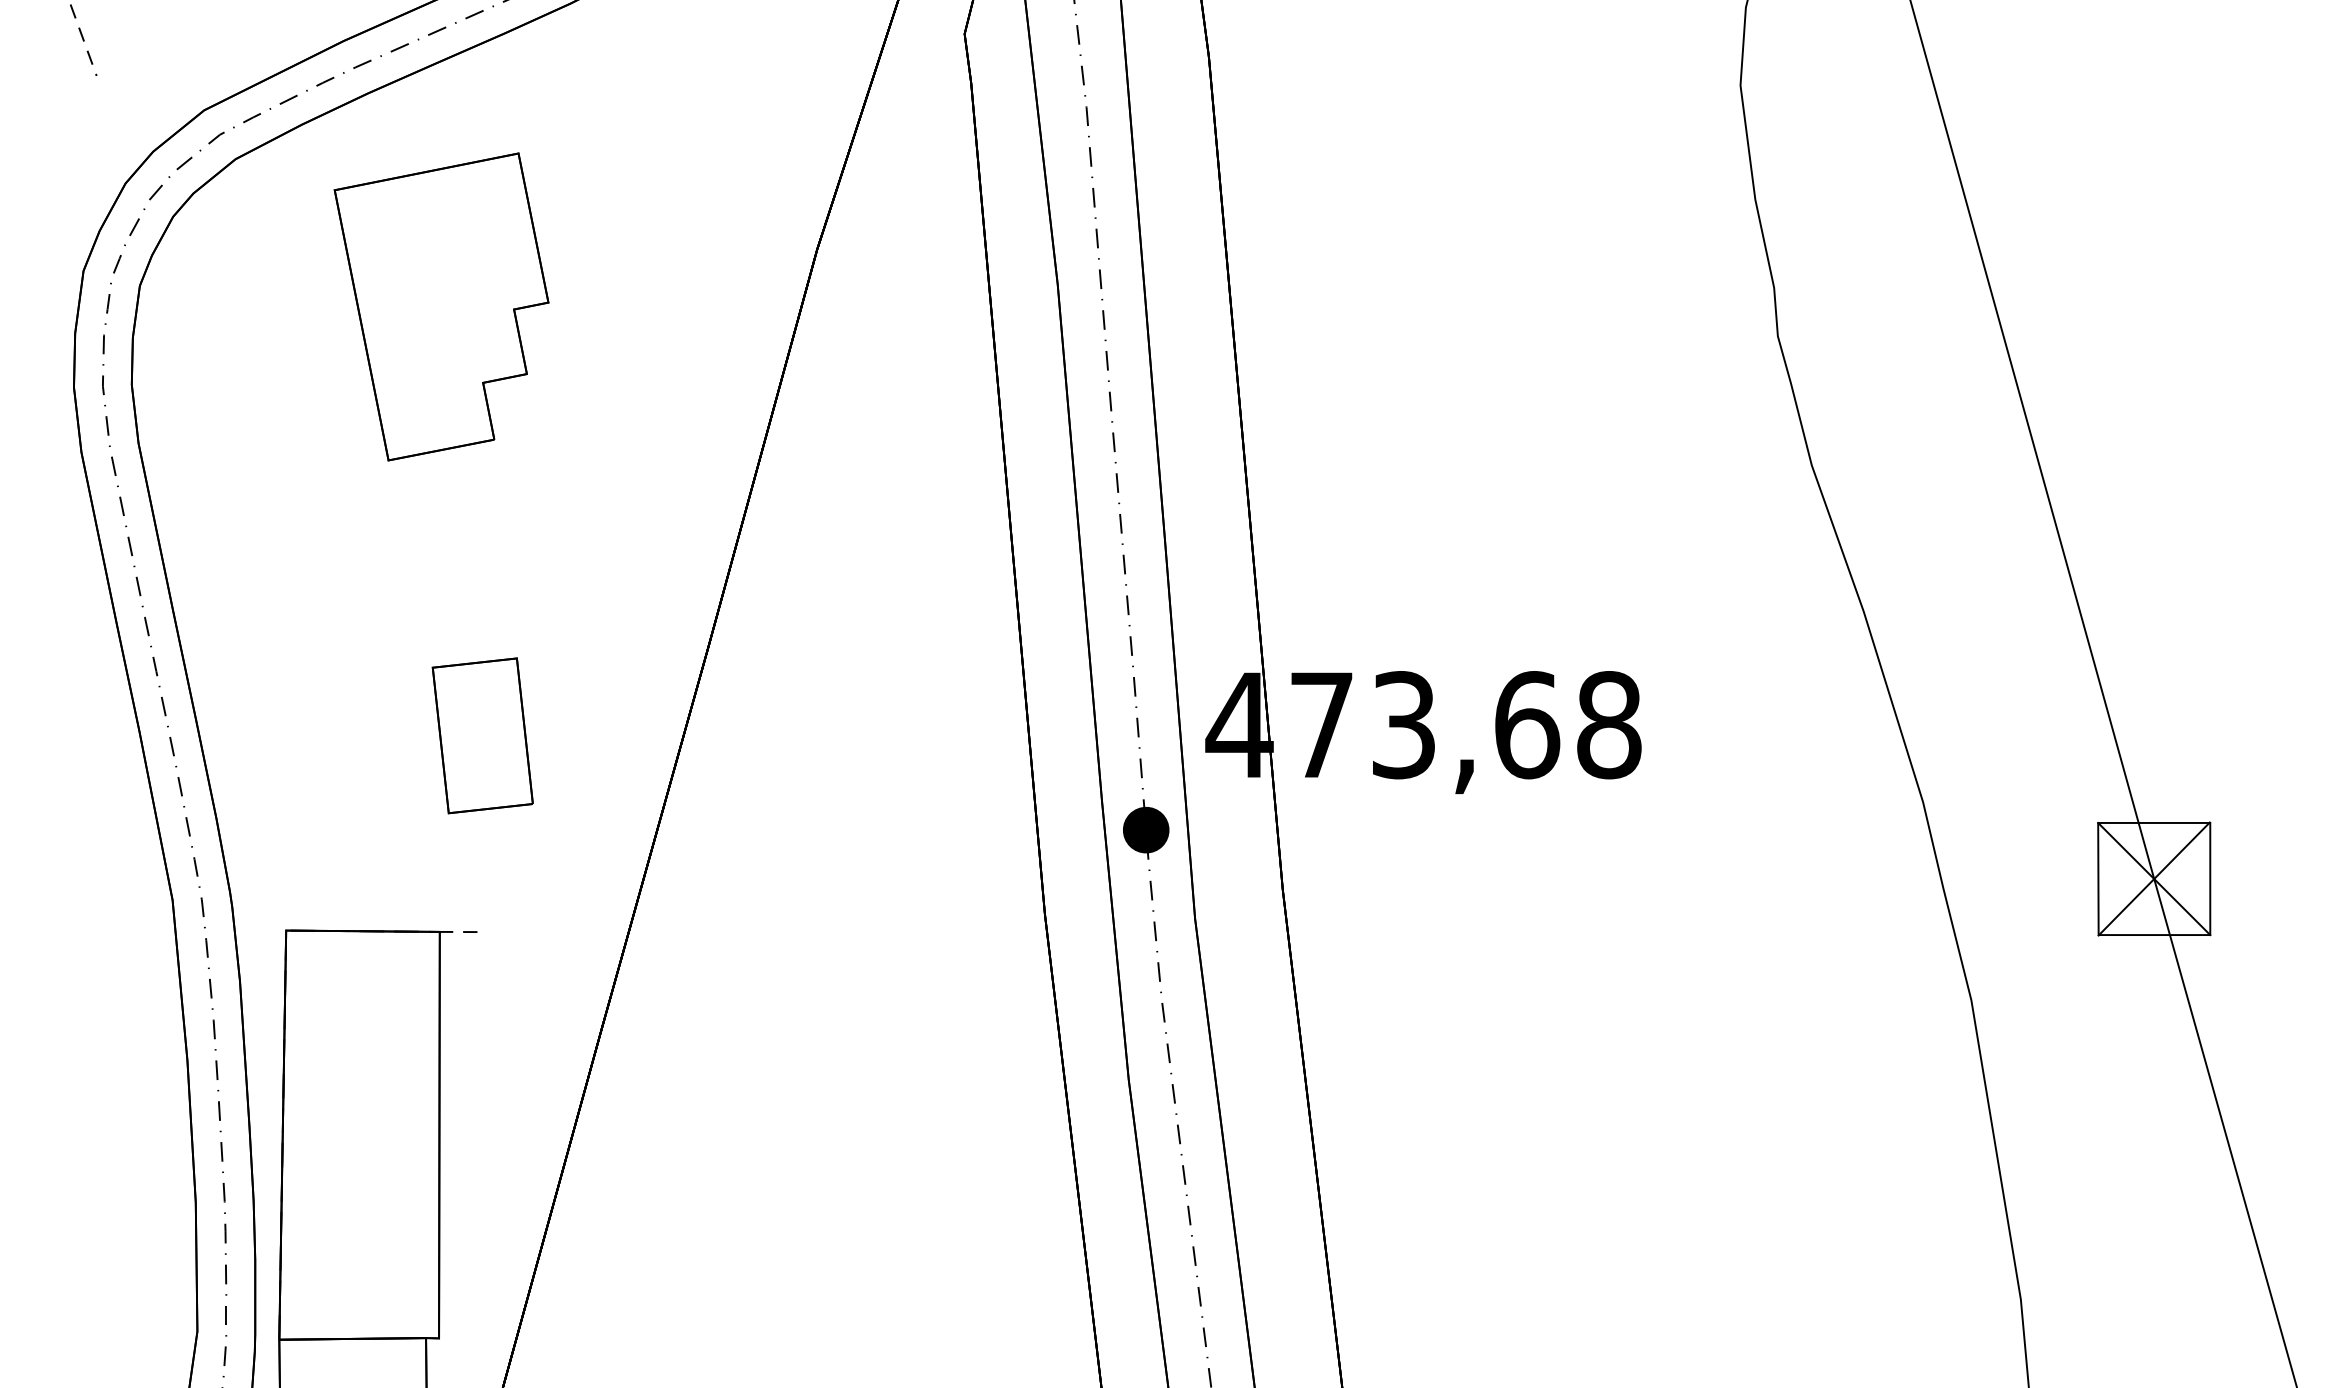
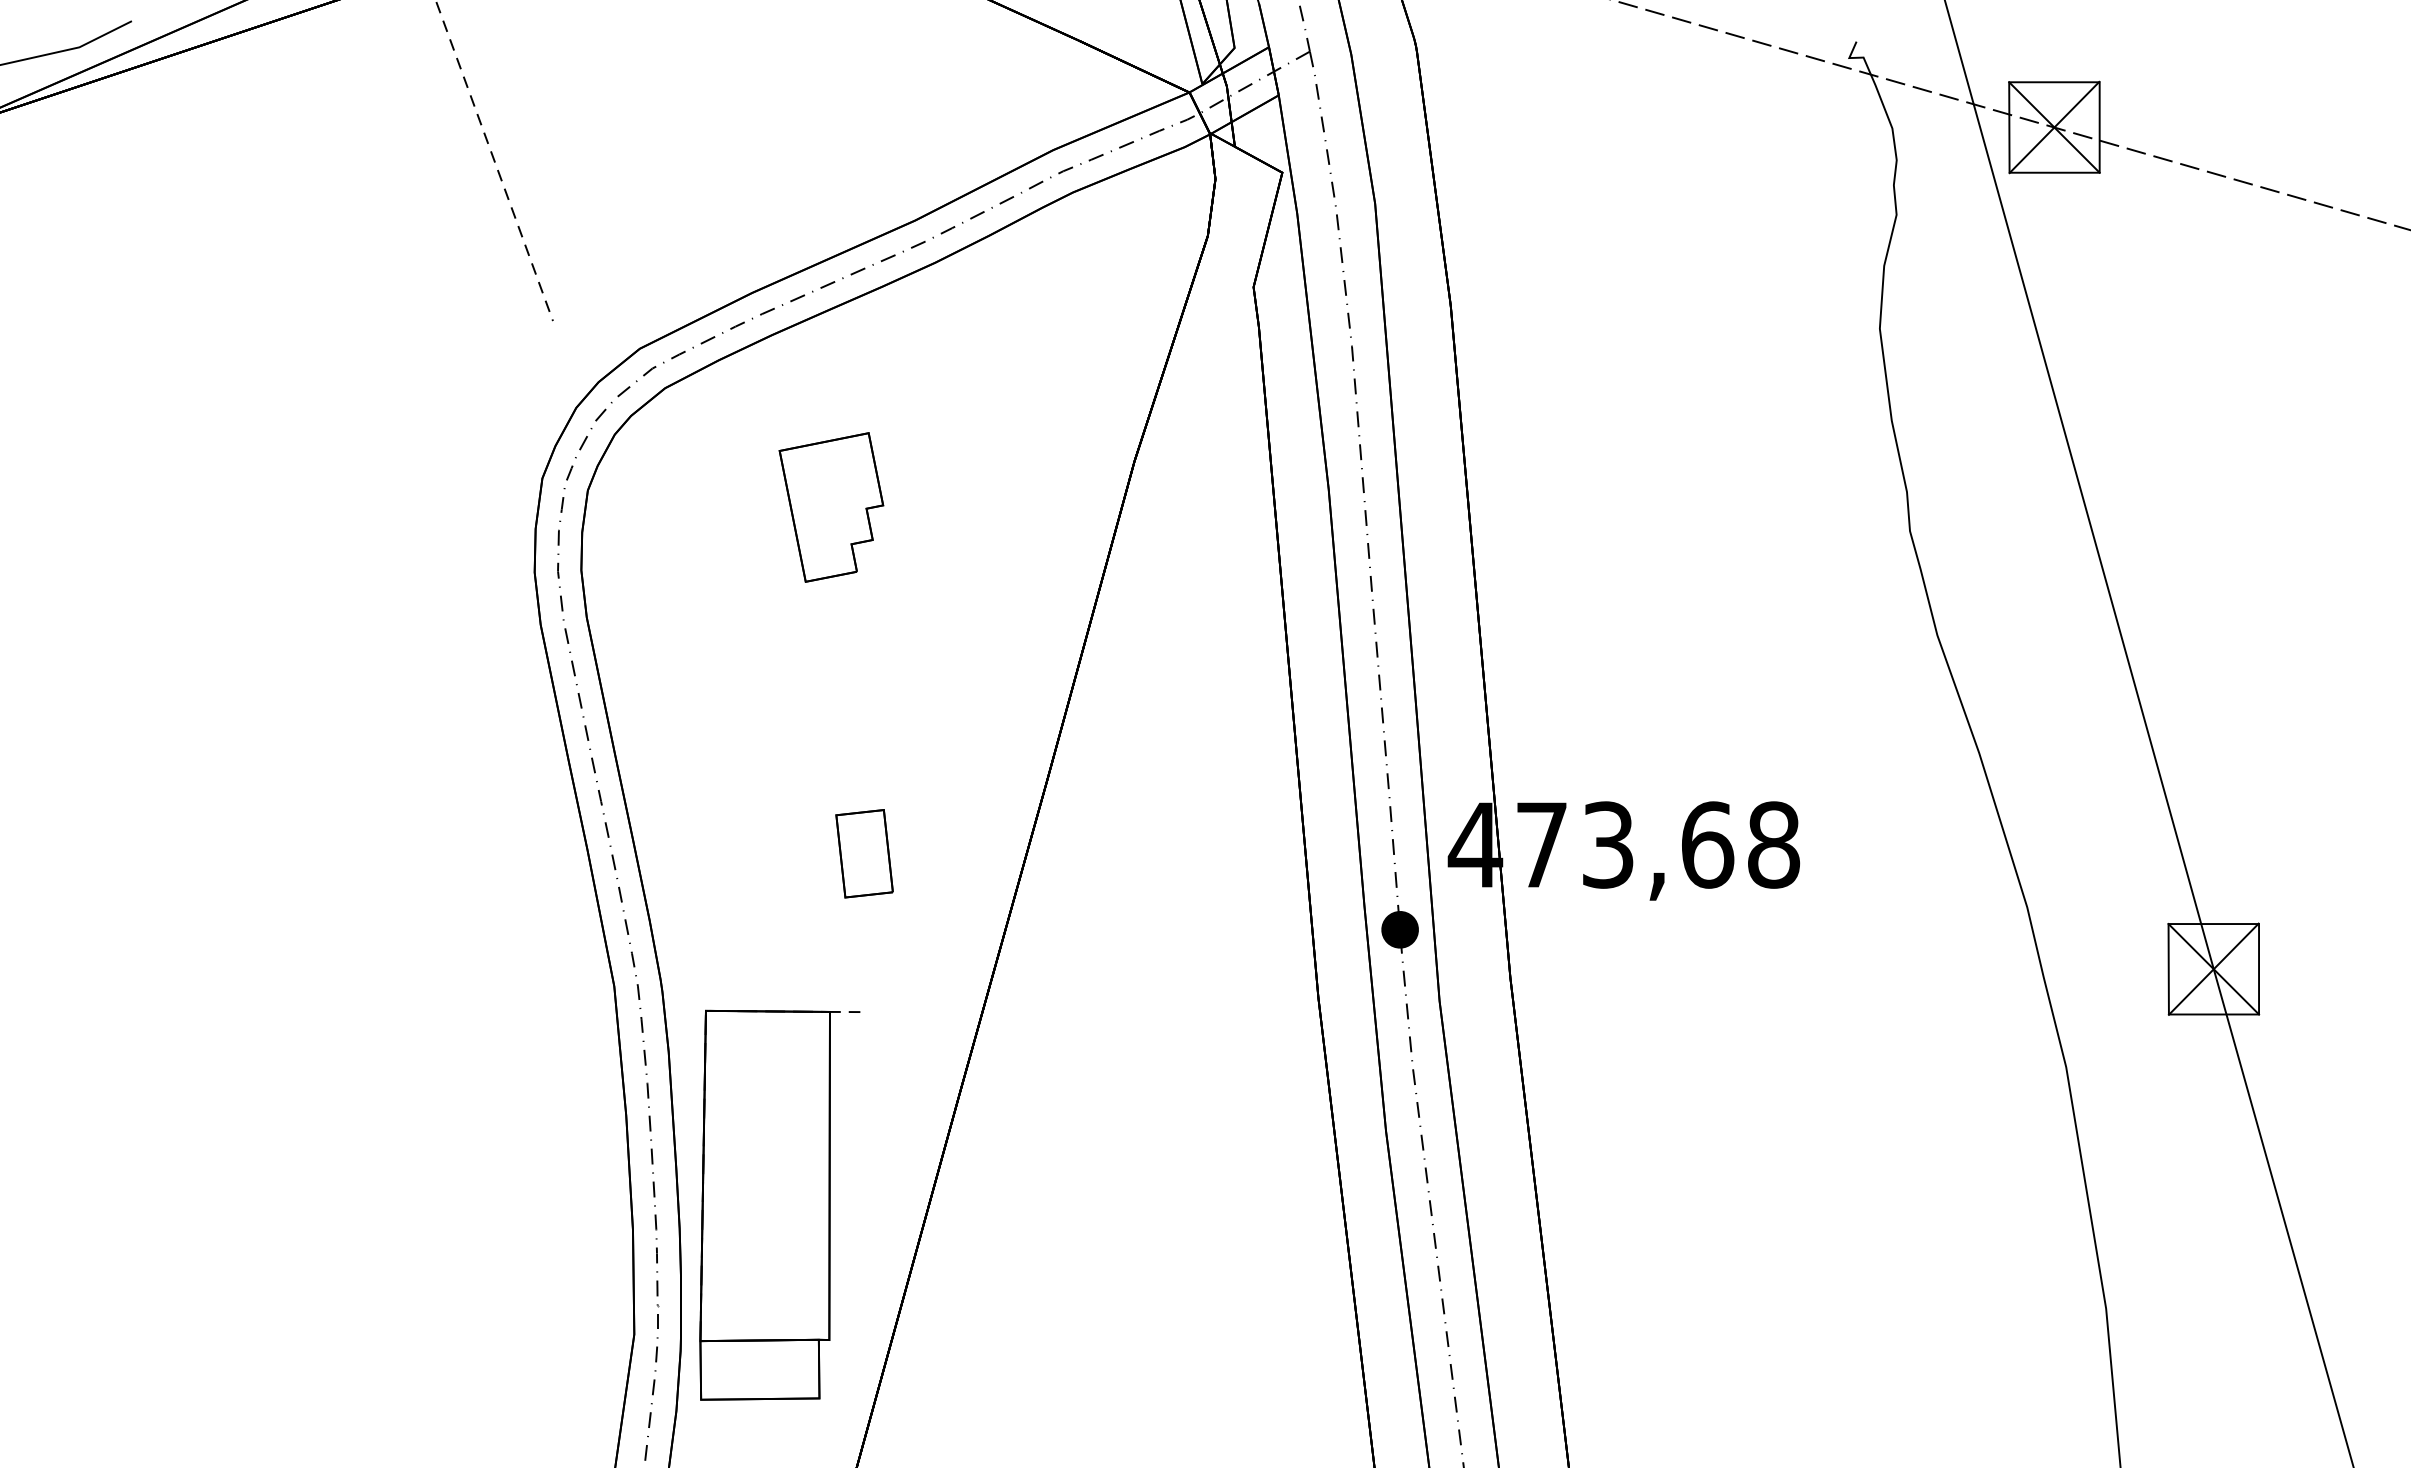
part: (441, 306) -> (831, 507), size x0.6
part: (482, 735) -> (864, 853), size x0.7

